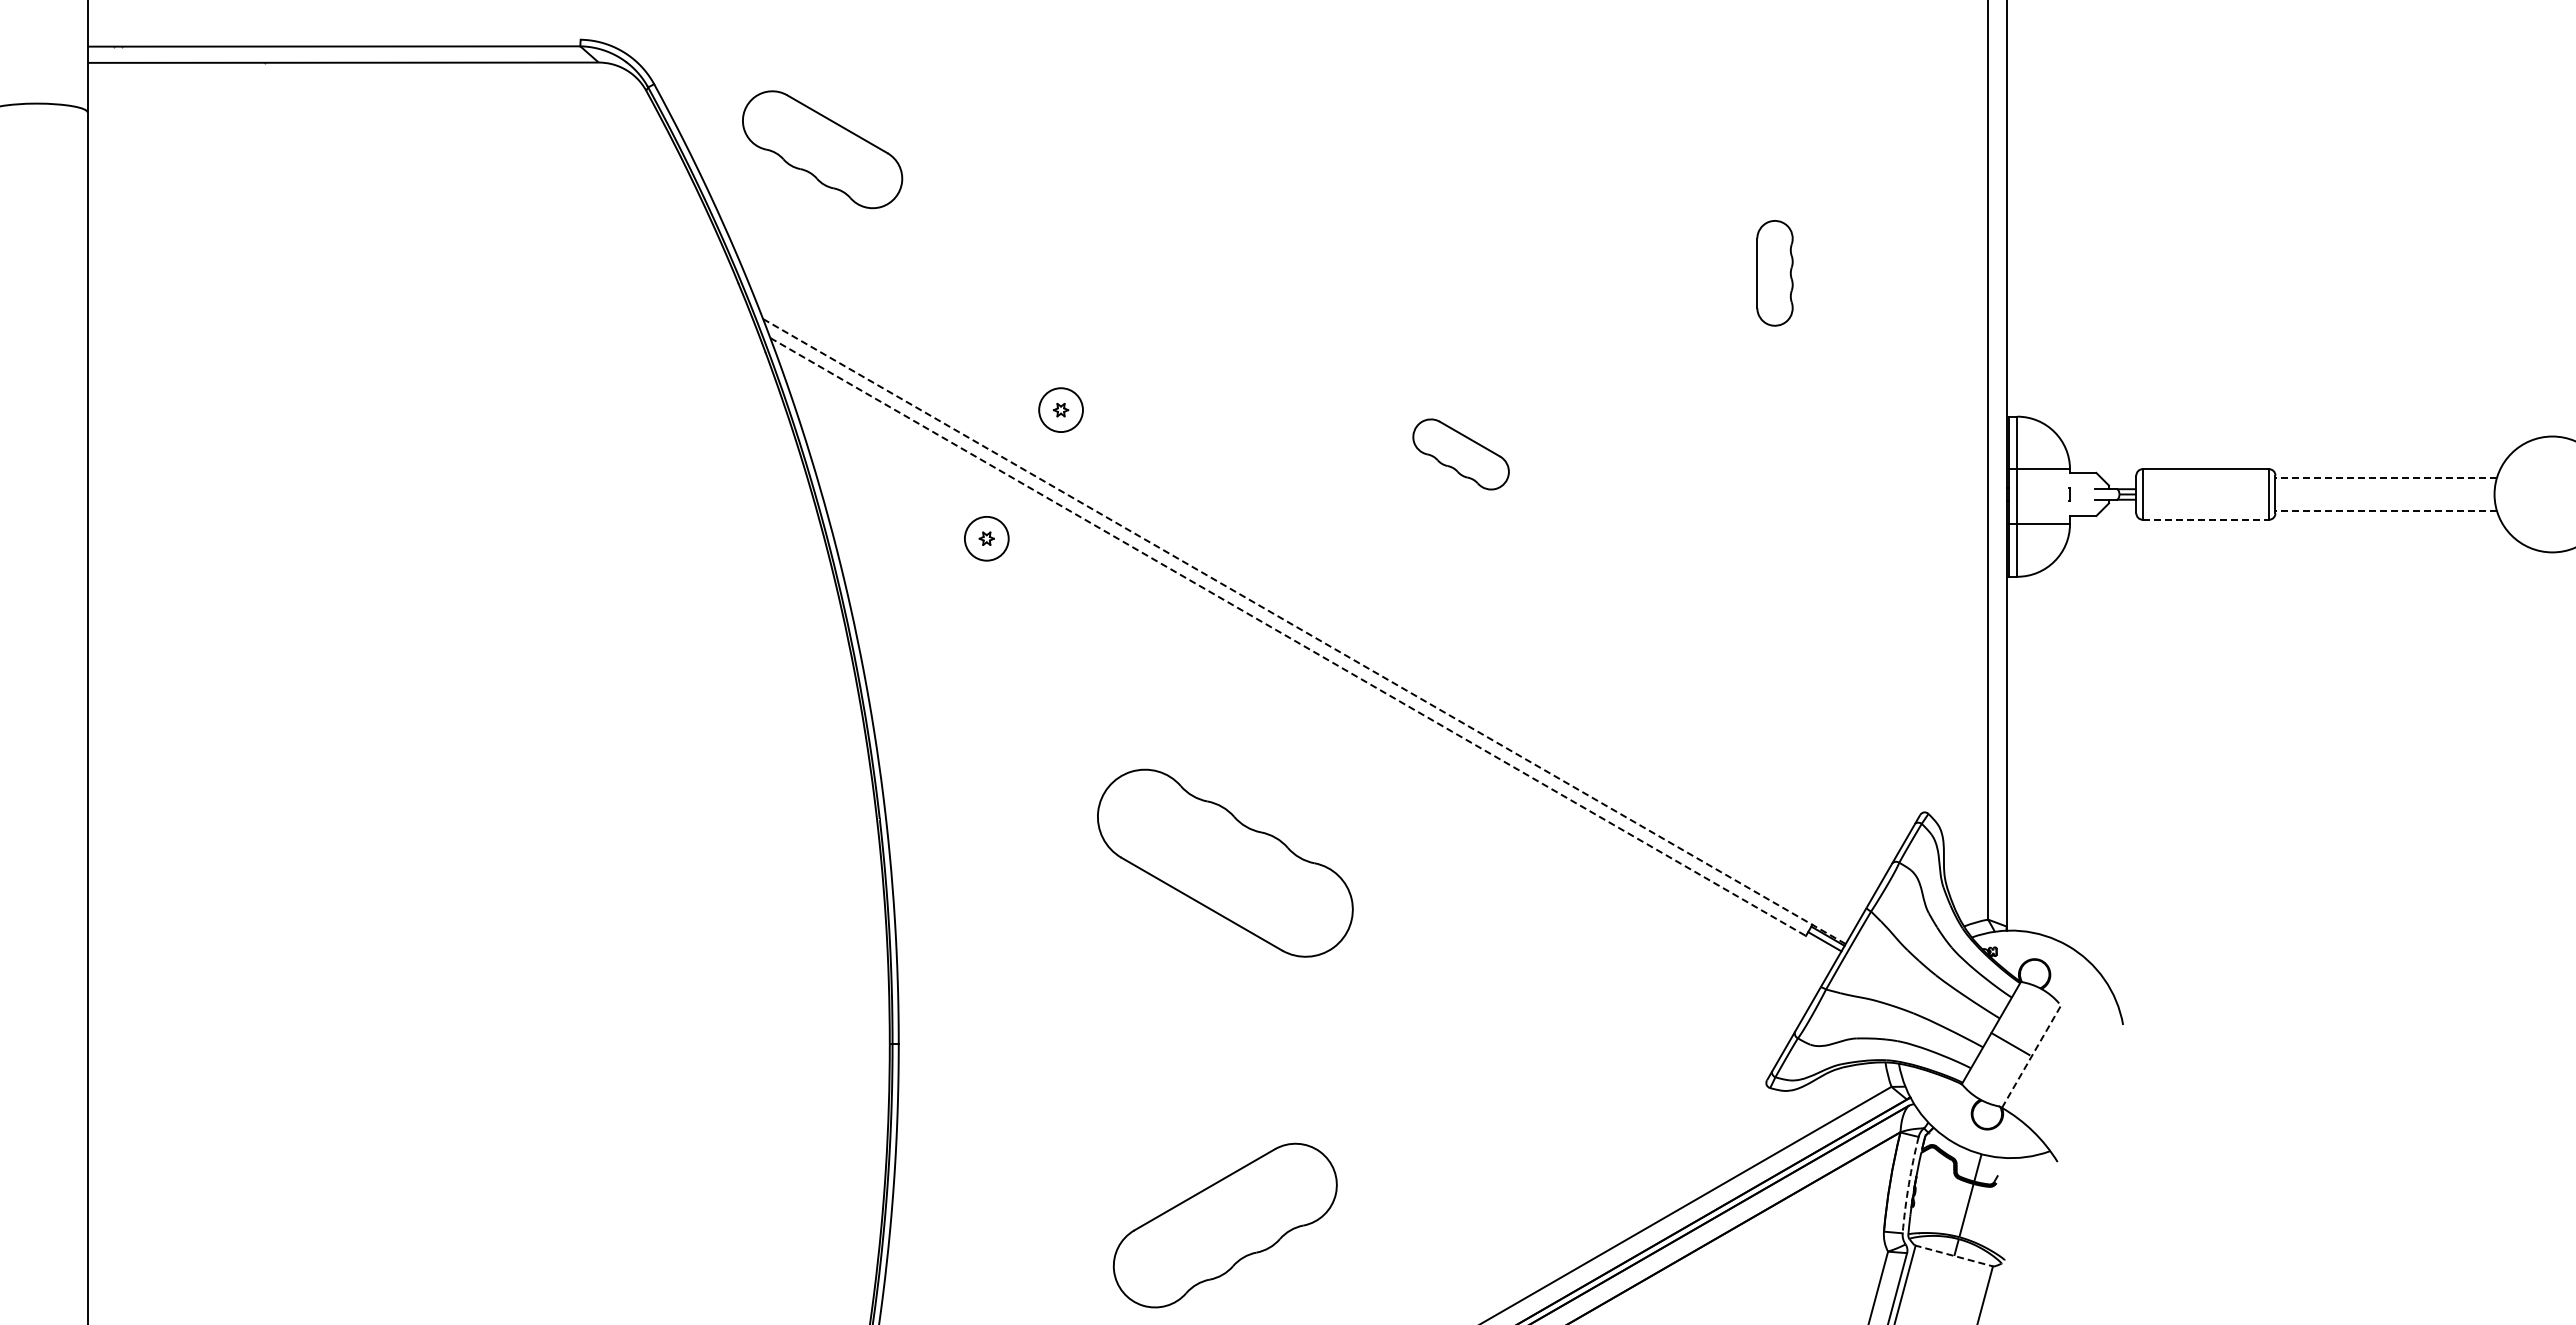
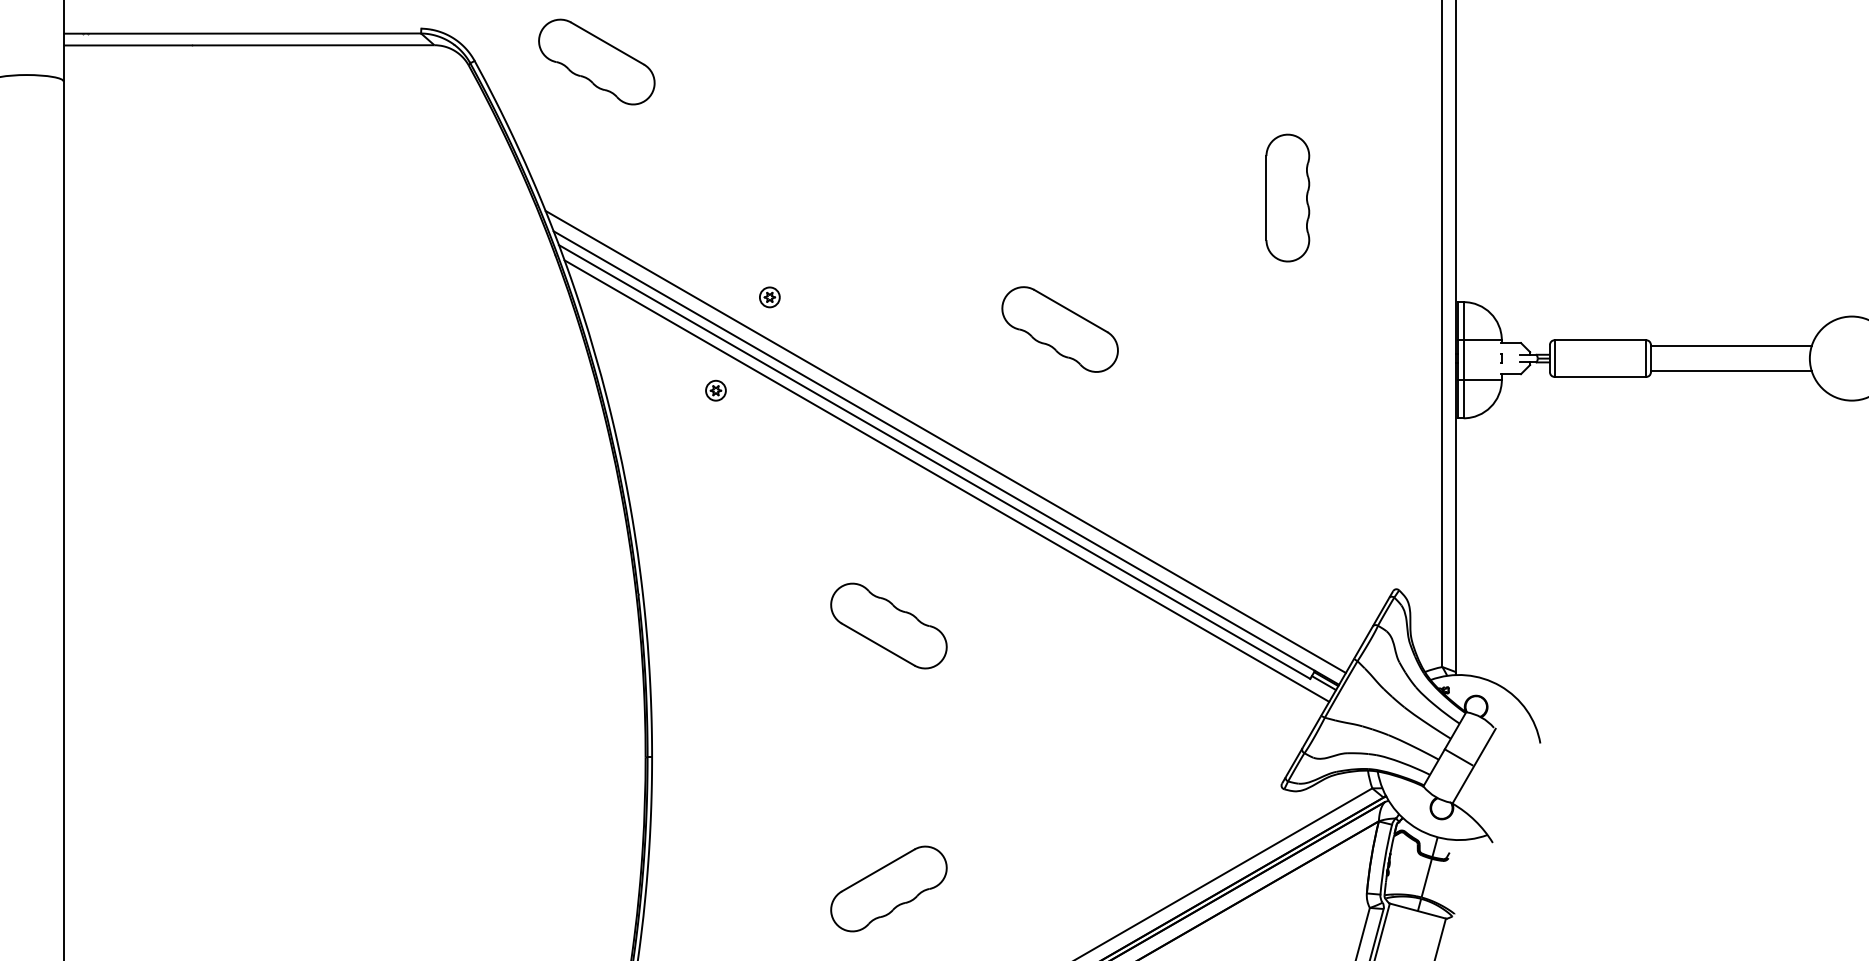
part: (822, 149) -> (596, 61), moved
part: (1774, 273) -> (1287, 198), size x1.67
circle: (1060, 409) -> (769, 296), size x0.62
part: (1460, 454) -> (1059, 329), size x1.67
line: (2386, 477) -> (1731, 346), dashed -> solid
line: (2386, 511) -> (1731, 370), dashed -> solid
line: (2206, 519) -> (1600, 376), dashed -> solid
circle: (986, 538) -> (715, 390), size x0.62
line: (1303, 608) -> (945, 441), added
line: (1304, 631) -> (946, 458), dashed -> solid
line: (1288, 637) -> (934, 462), dashed -> solid
line: (1305, 663) -> (947, 481), added
part: (1224, 862) -> (888, 625), size x0.62
line: (2031, 1056) -> (1473, 766), dashed -> solid
arc: (1908, 1184) -> (1384, 859), dashed -> solid
part: (1224, 1225) -> (888, 888), size x0.71
line: (1954, 1256) -> (1418, 911), dashed -> solid

